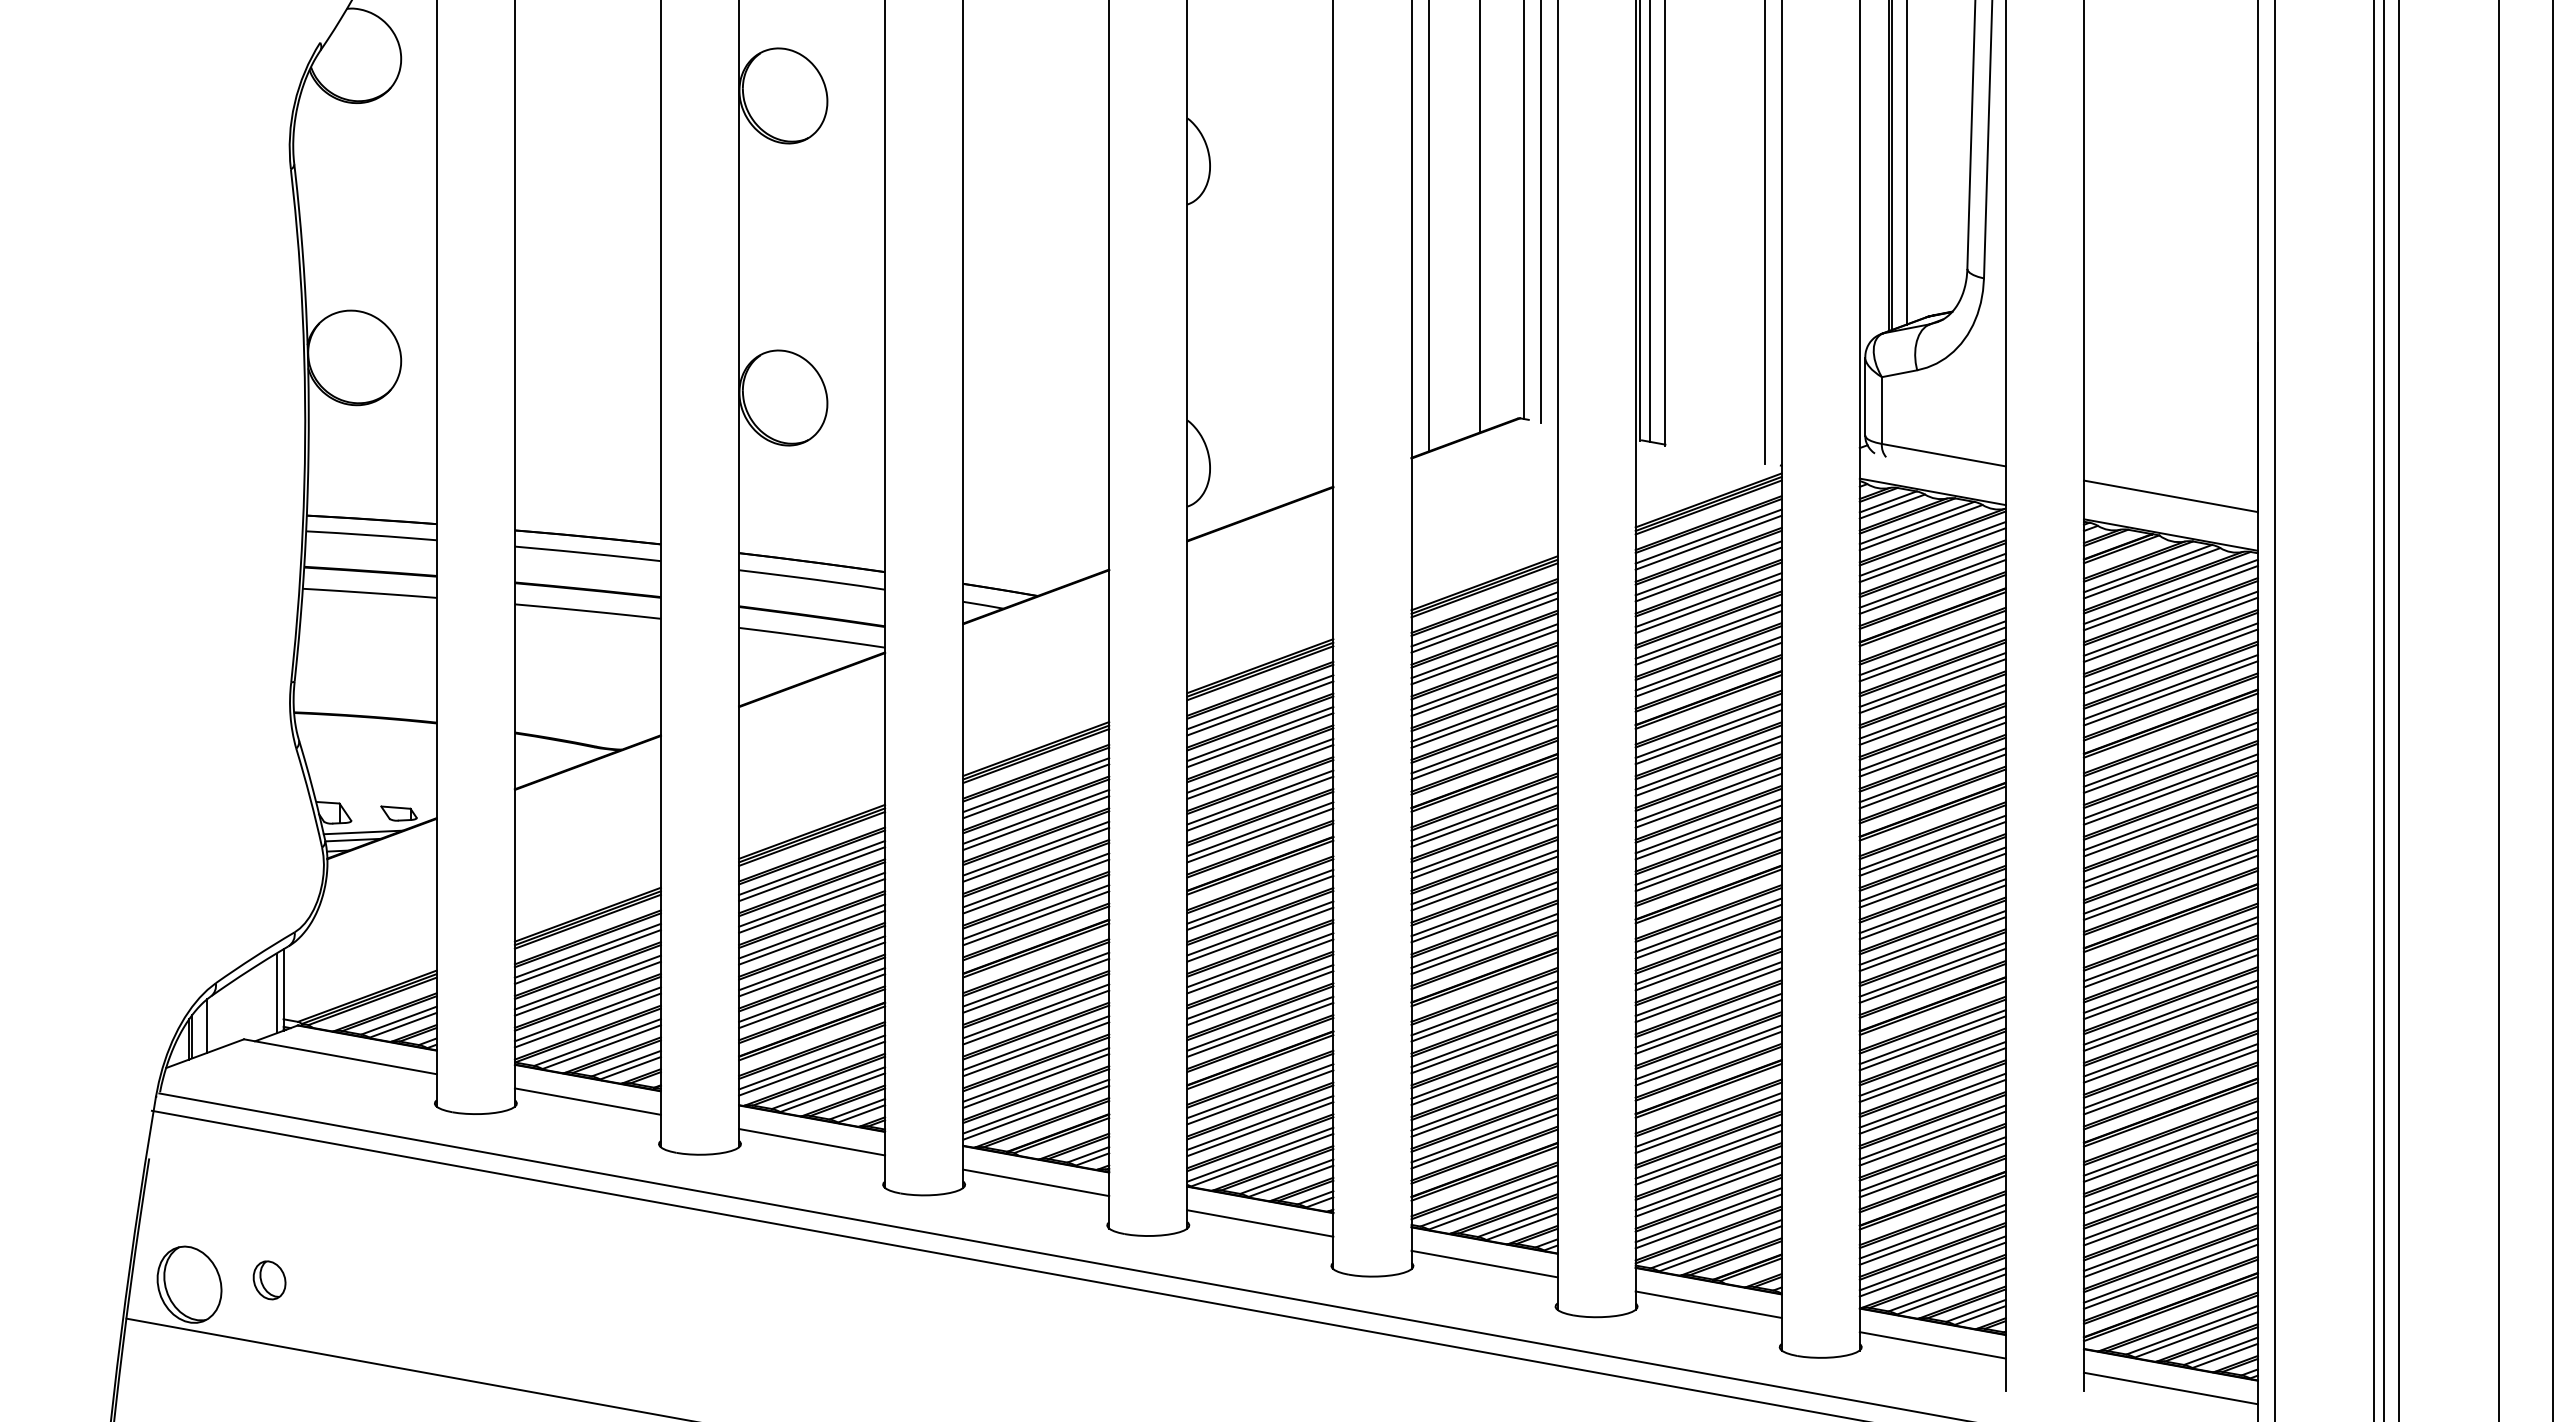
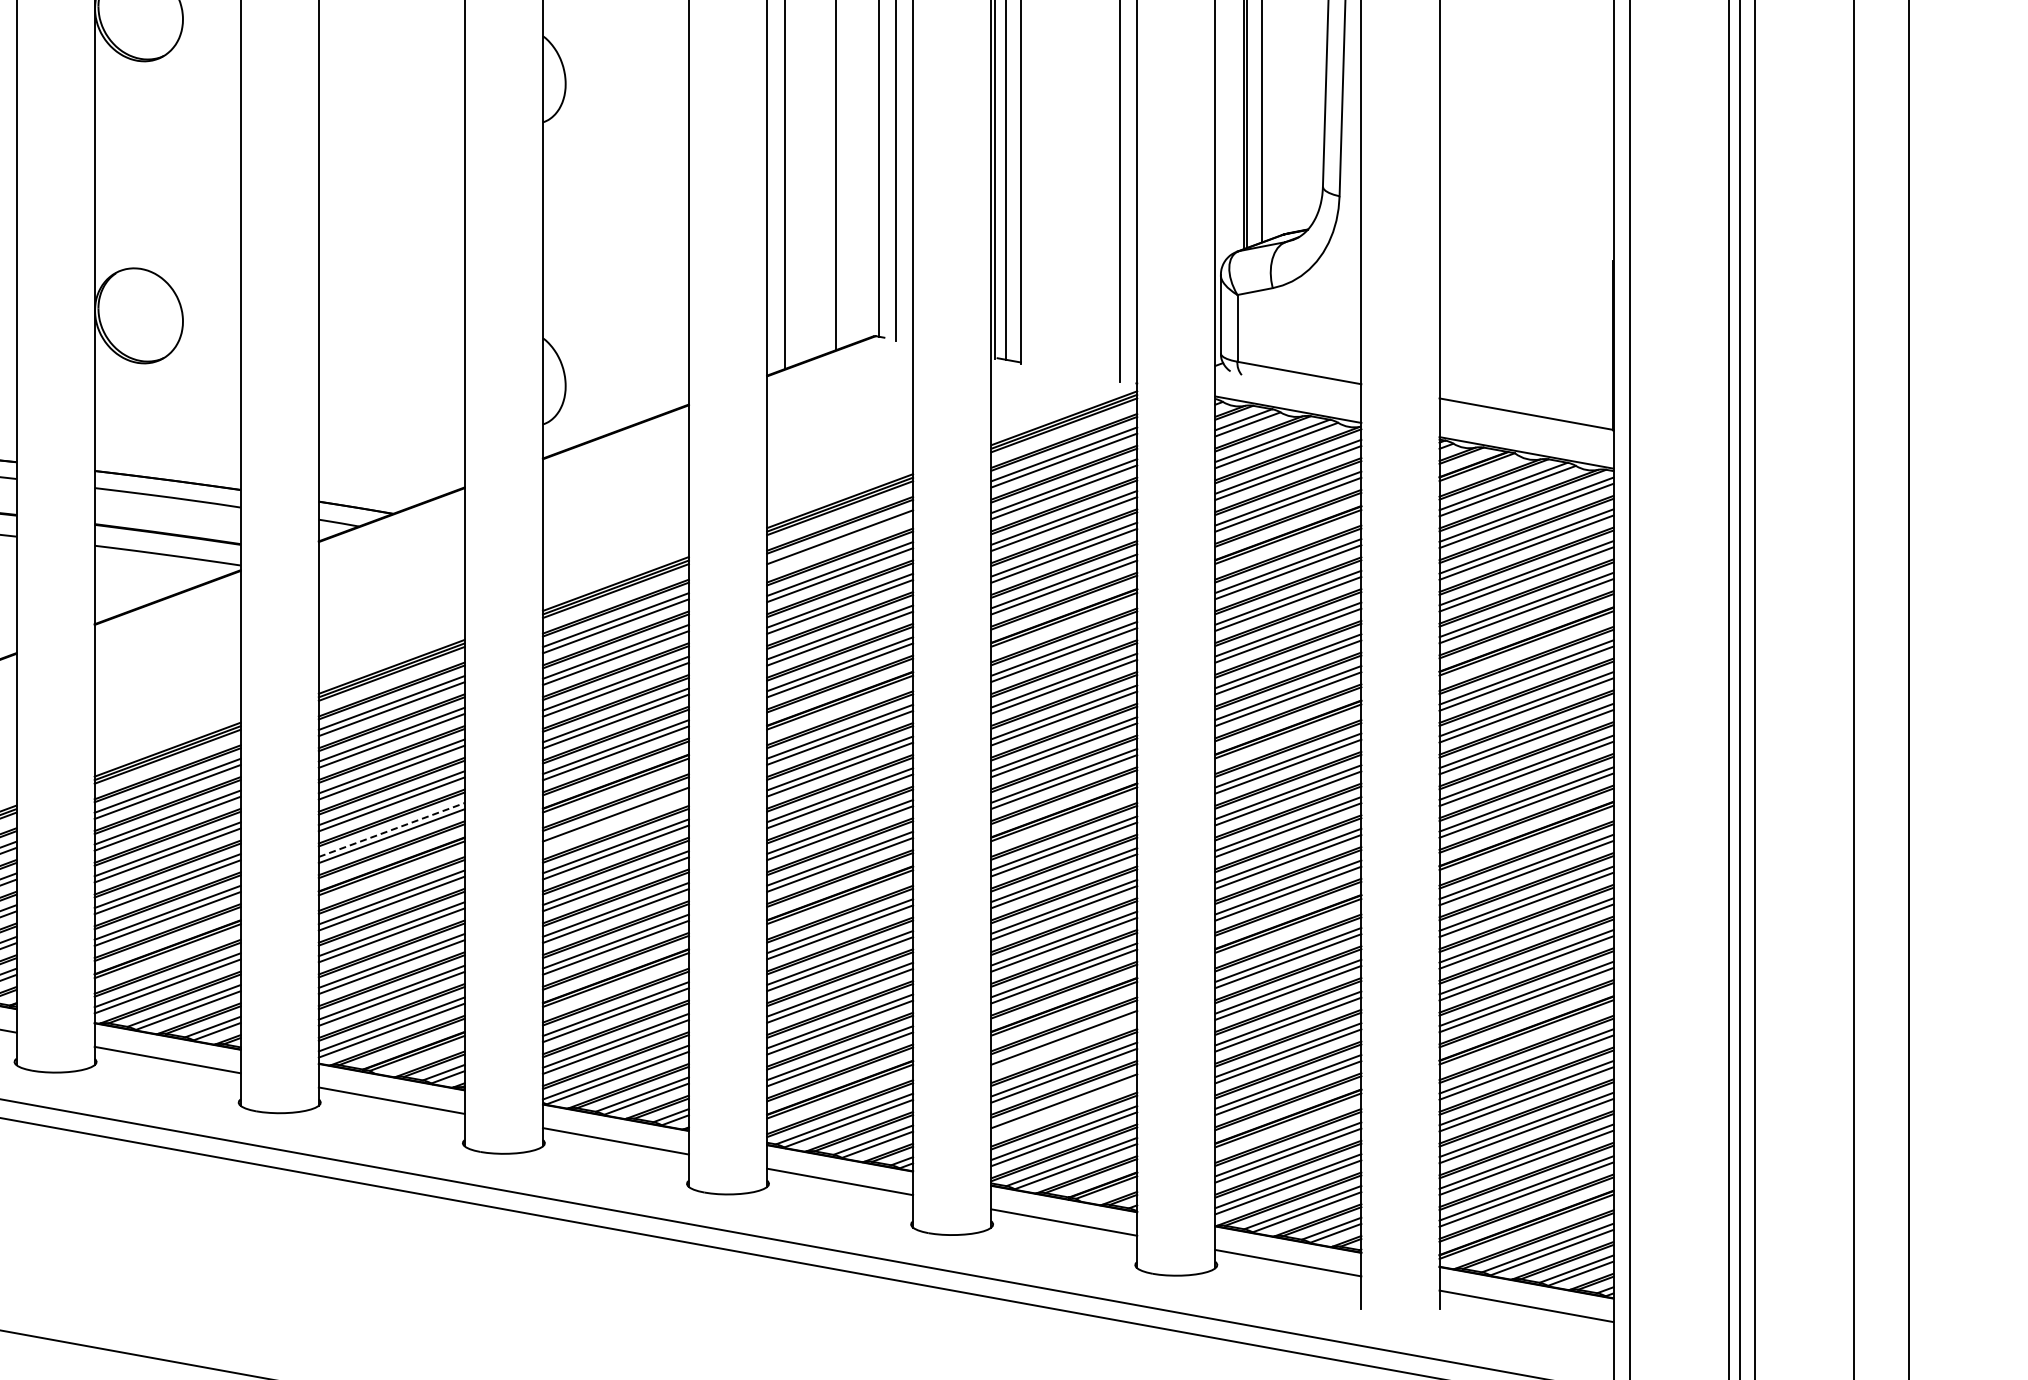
line: (1484, 625) -> (840, 543), removed
line: (1260, 902) -> (616, 820), removed
line: (1036, 912) -> (392, 830), solid -> dashed
line: (1708, 1126) -> (1064, 1044), removed
line: (1708, 1189) -> (1064, 1107), removed

